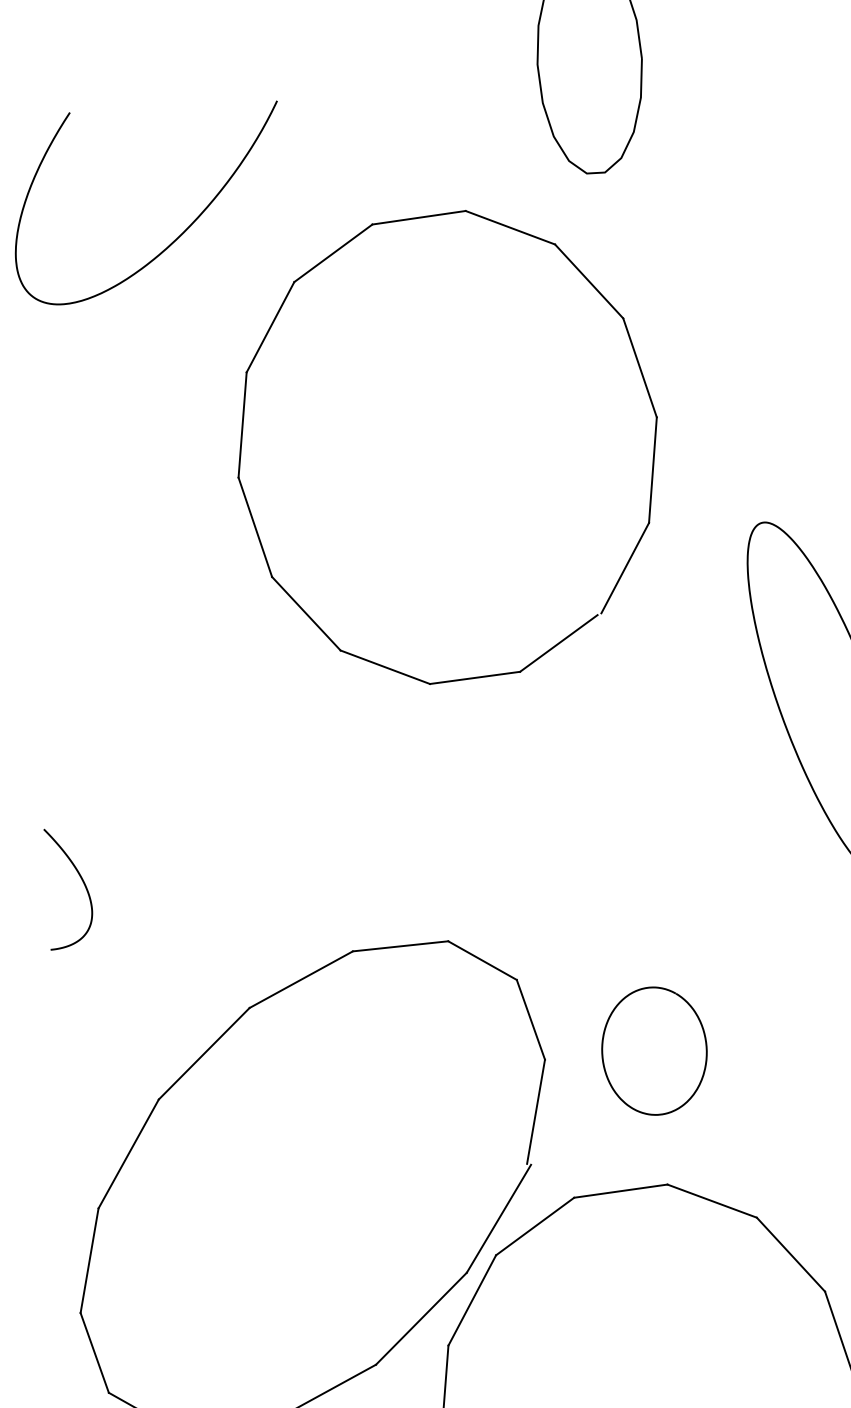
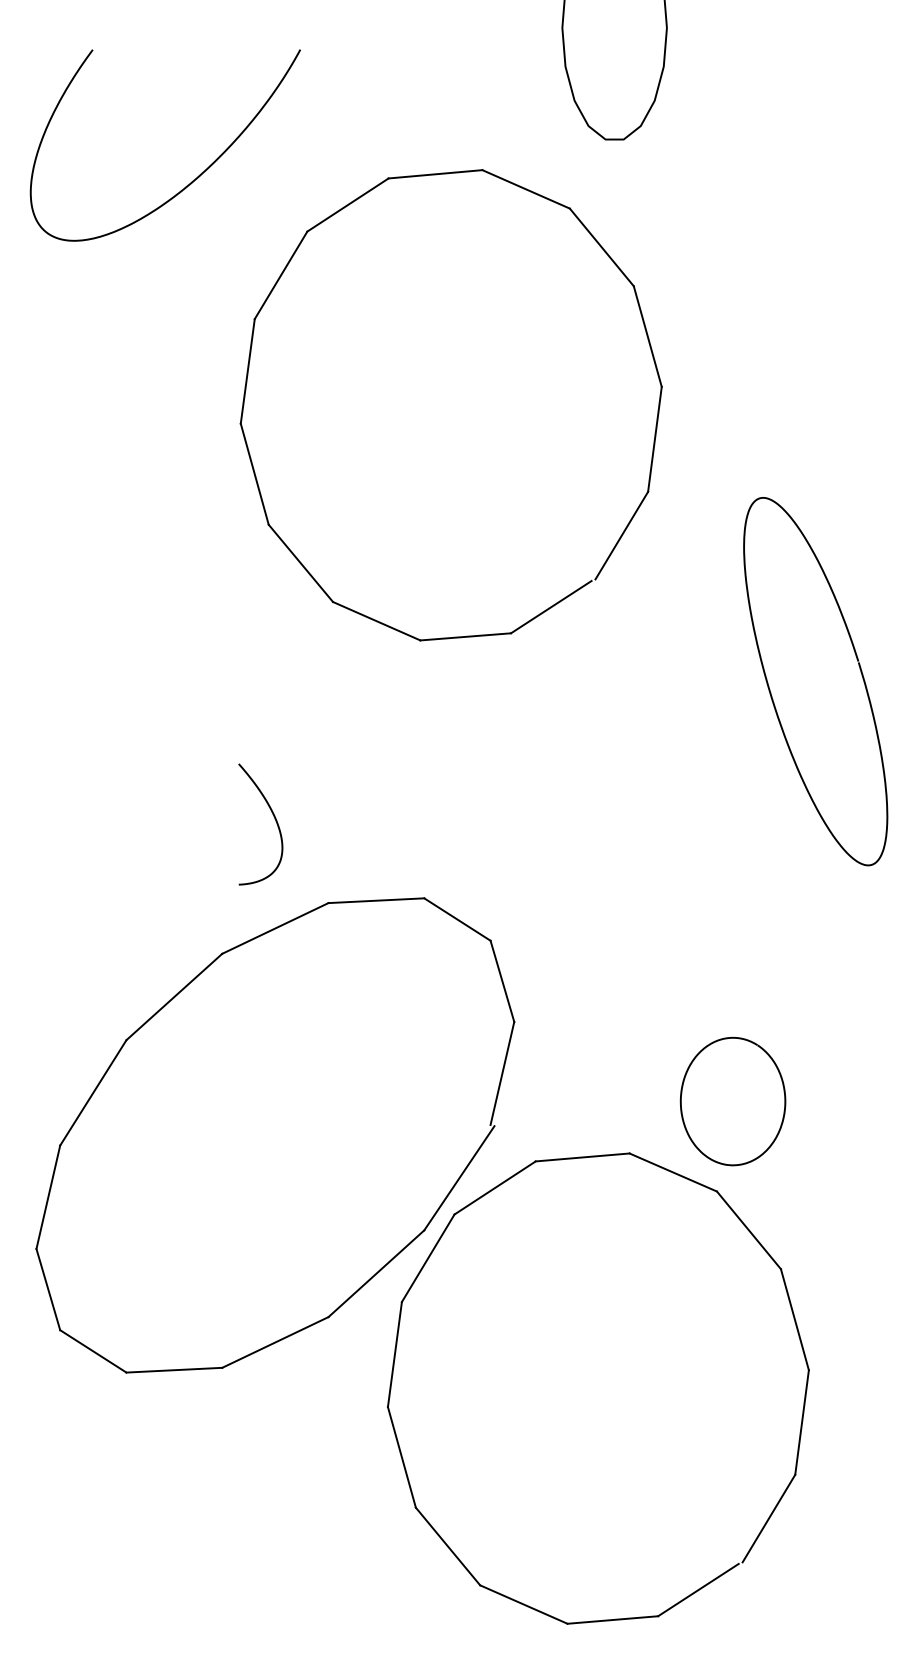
curve: (82, 882) -> (274, 819), moved
curve: (603, 1045) -> (682, 1093), moved

